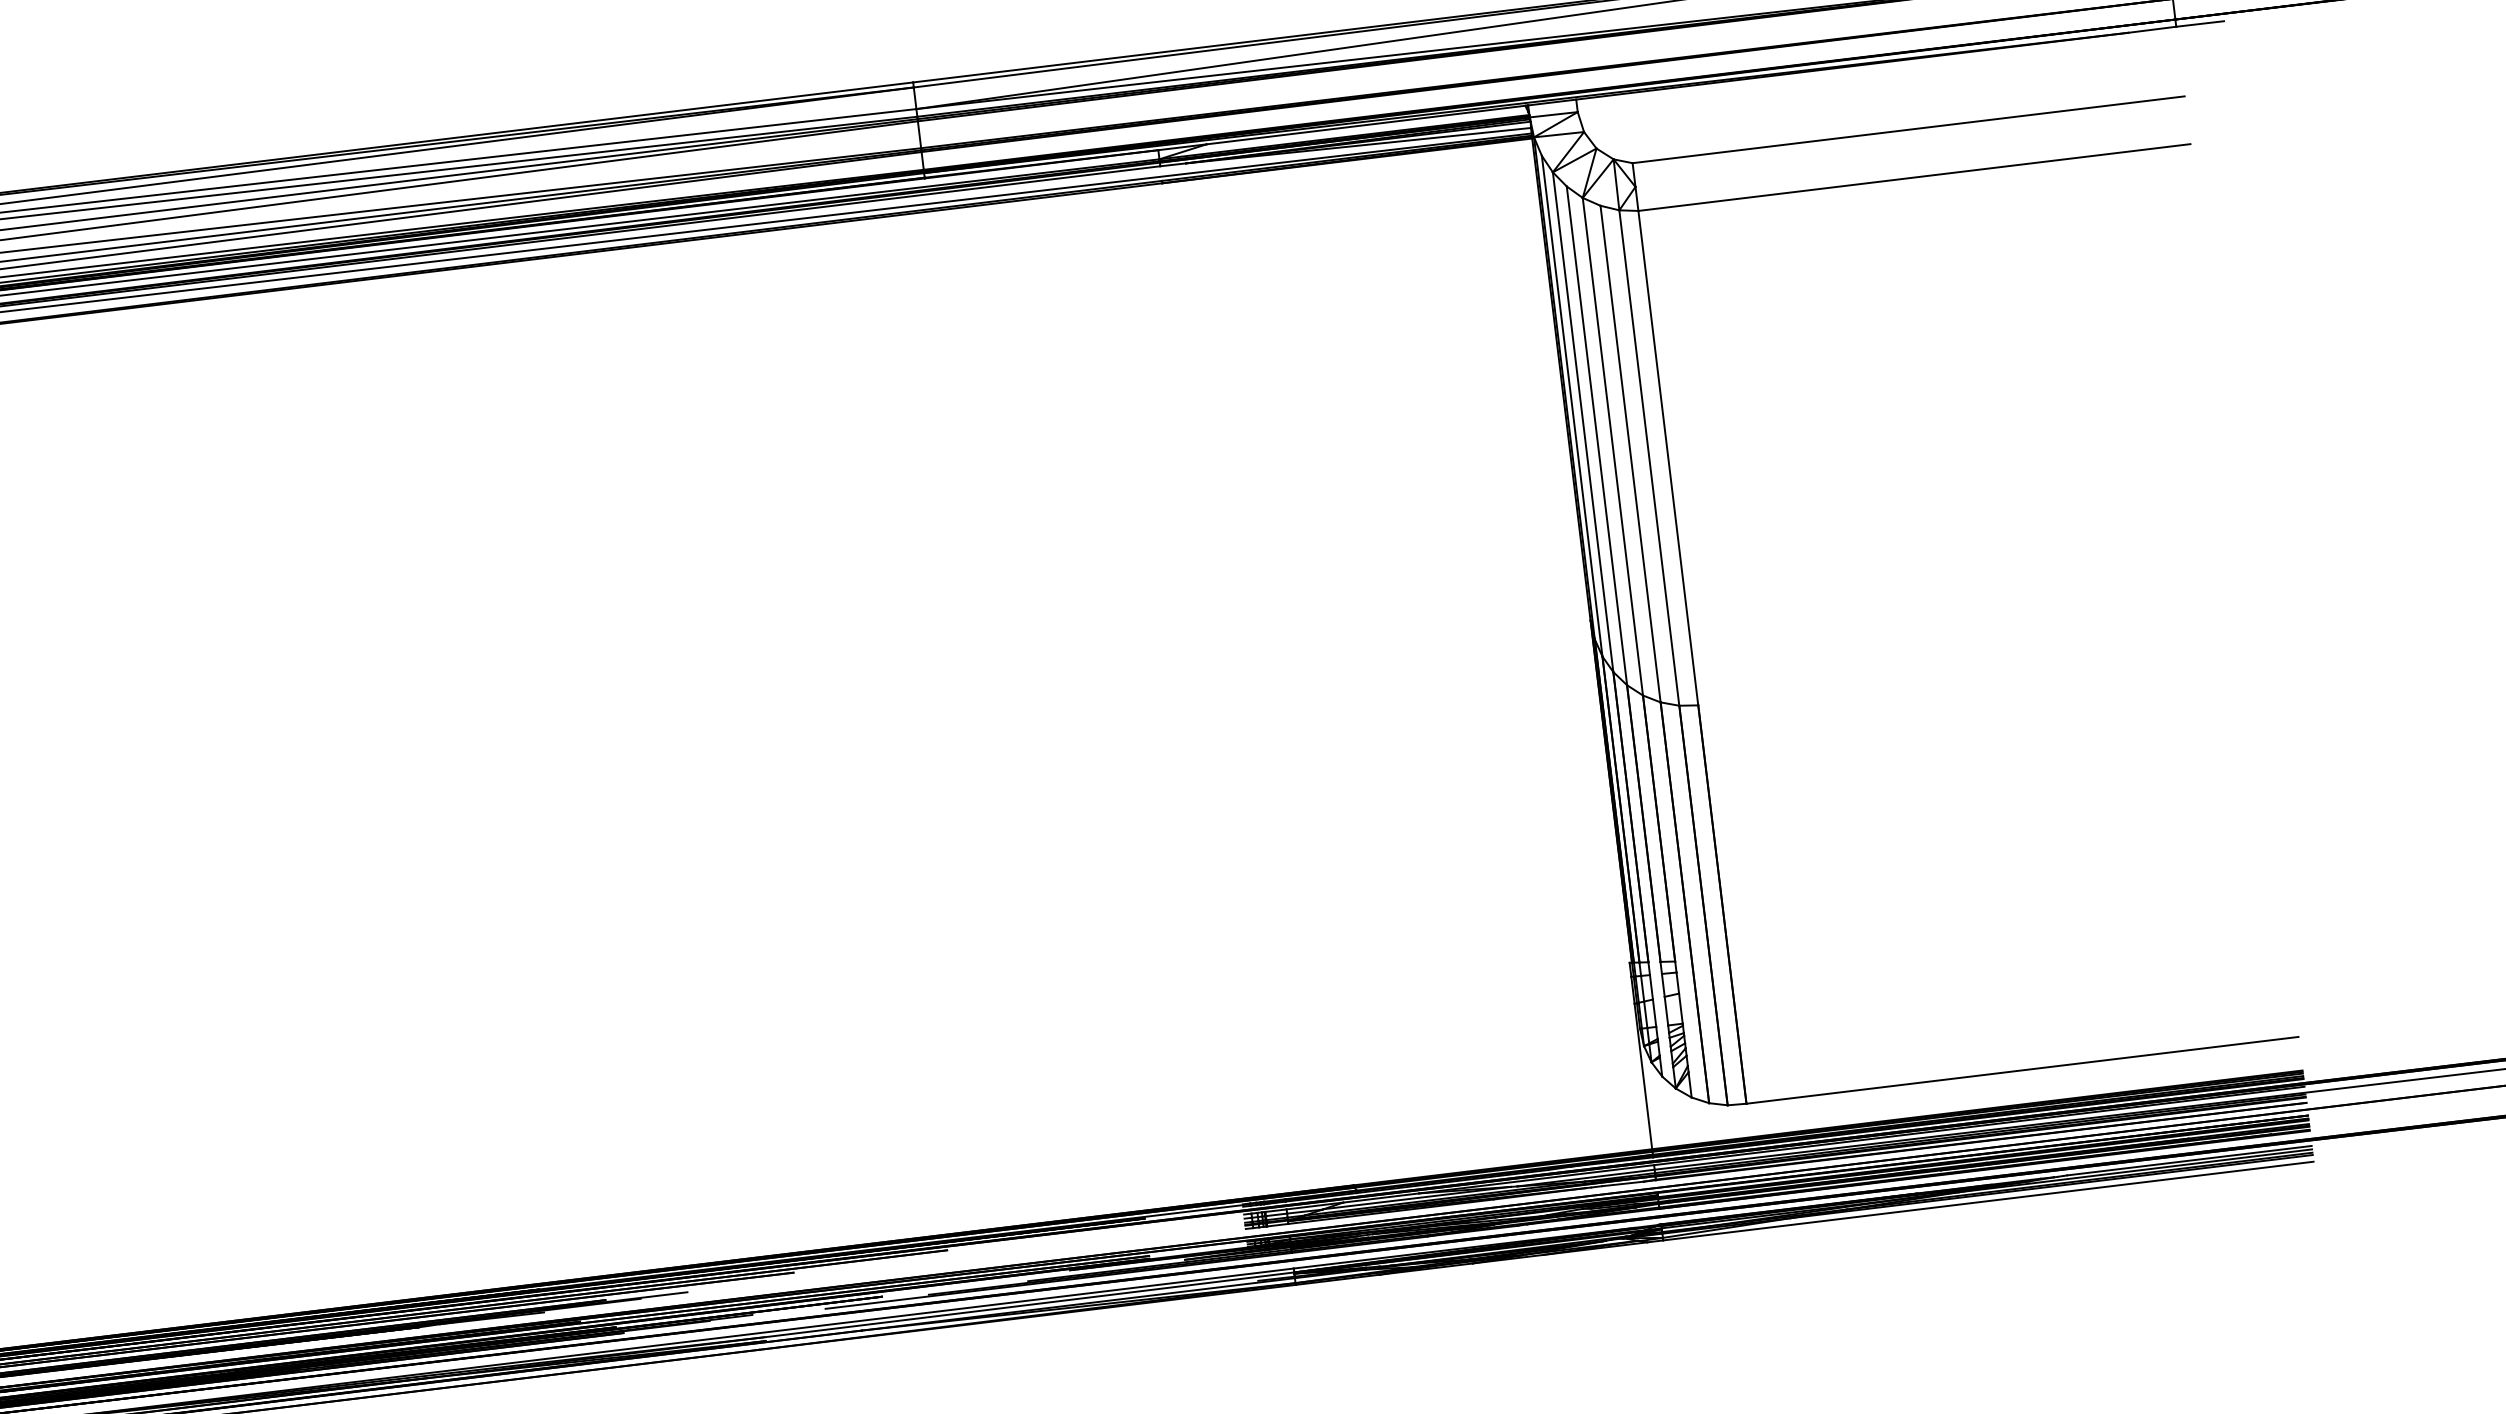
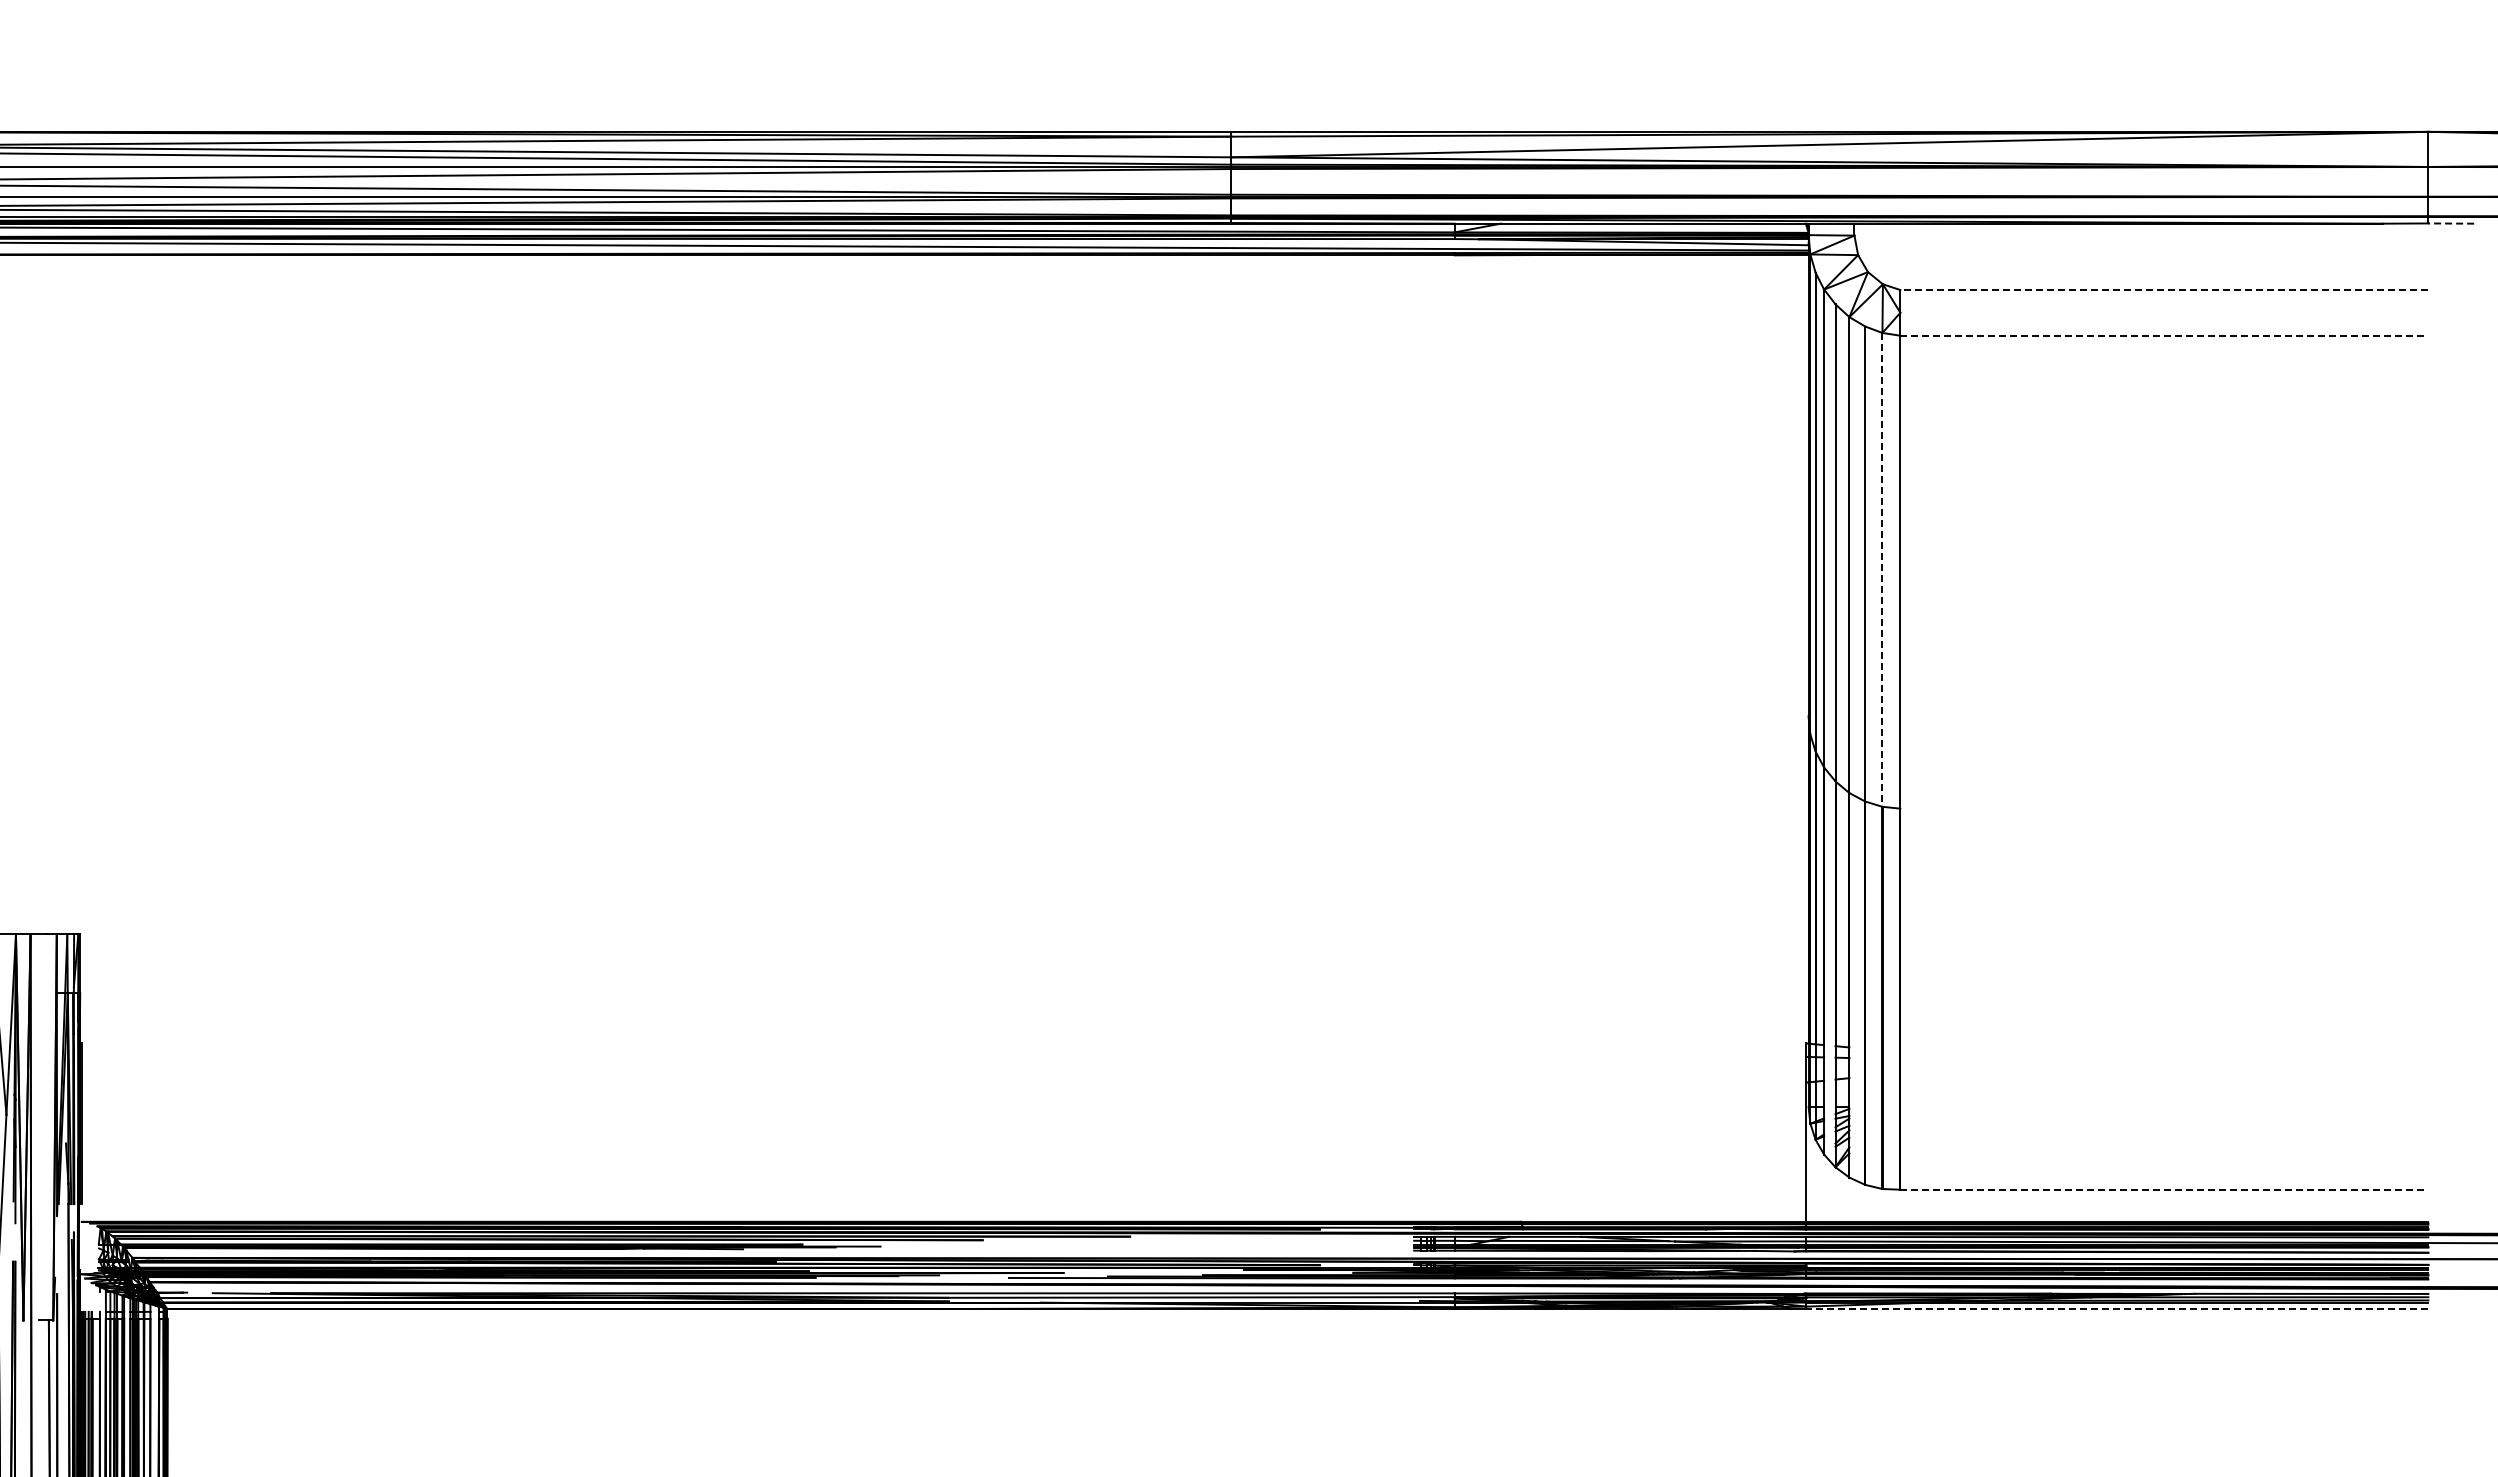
line: (2200, 23) -> (2451, 223), solid -> dashed
line: (1907, 130) -> (2163, 290), solid -> dashed
line: (1914, 177) -> (2164, 335), solid -> dashed
line: (1649, 457) -> (1882, 569), solid -> dashed
line: (2022, 1070) -> (2164, 1189), solid -> dashed
line: (1987, 1201) -> (2116, 1309), solid -> dashed

